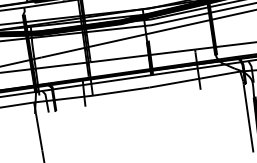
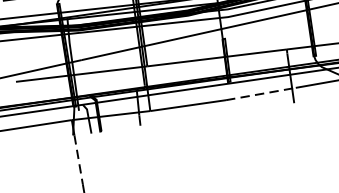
line: (175, 82) -> (260, 93), solid -> dashed
line: (39, 132) -> (79, 160), solid -> dashed

